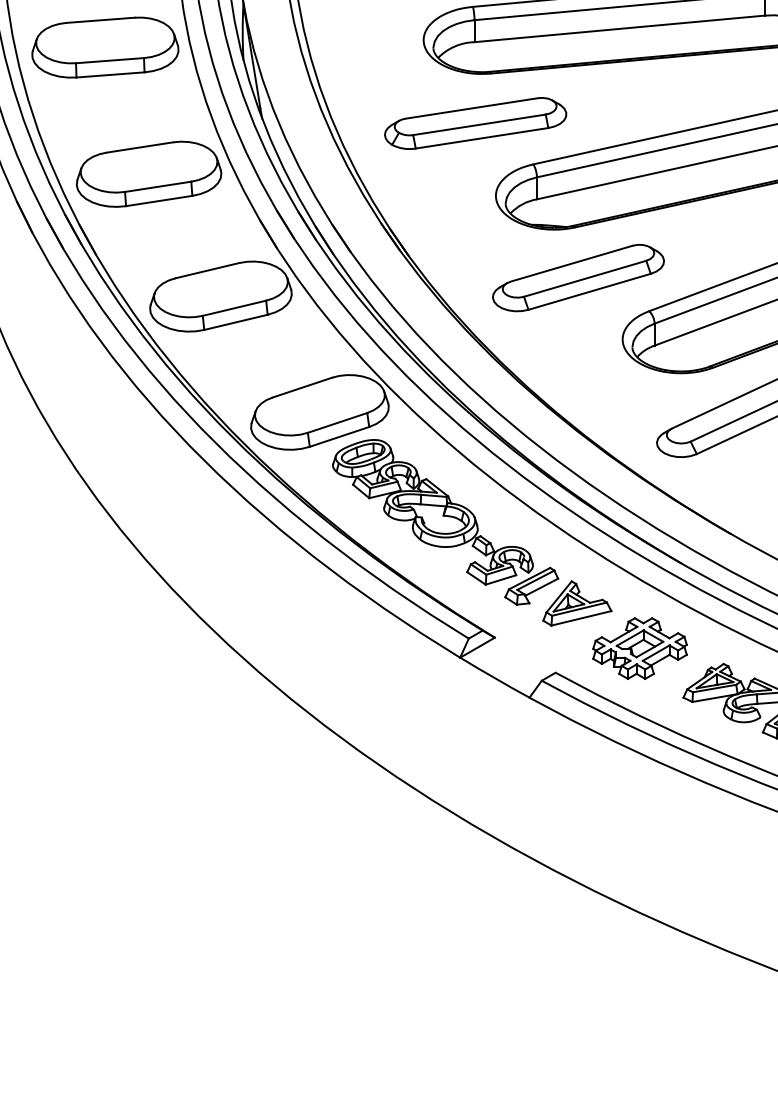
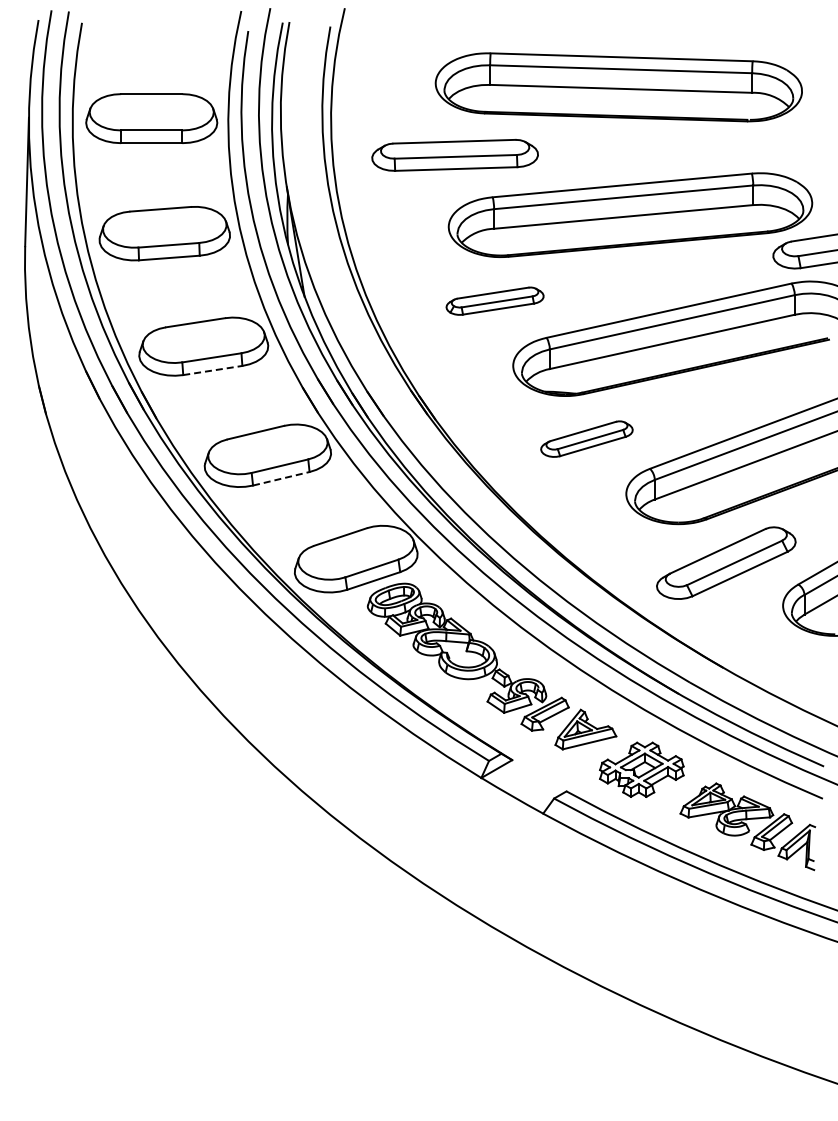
part: (474, 122) -> (494, 300), size x0.6
line: (158, 201) -> (212, 370), solid -> dashed
part: (578, 277) -> (586, 438), size x0.6
line: (236, 322) -> (281, 478), solid -> dashed

